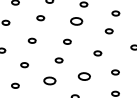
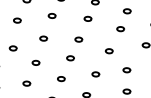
part: (76, 20) -> (87, 18), size x0.62
part: (84, 76) -> (95, 74), size x0.62
part: (50, 81) -> (61, 79), size x0.62

